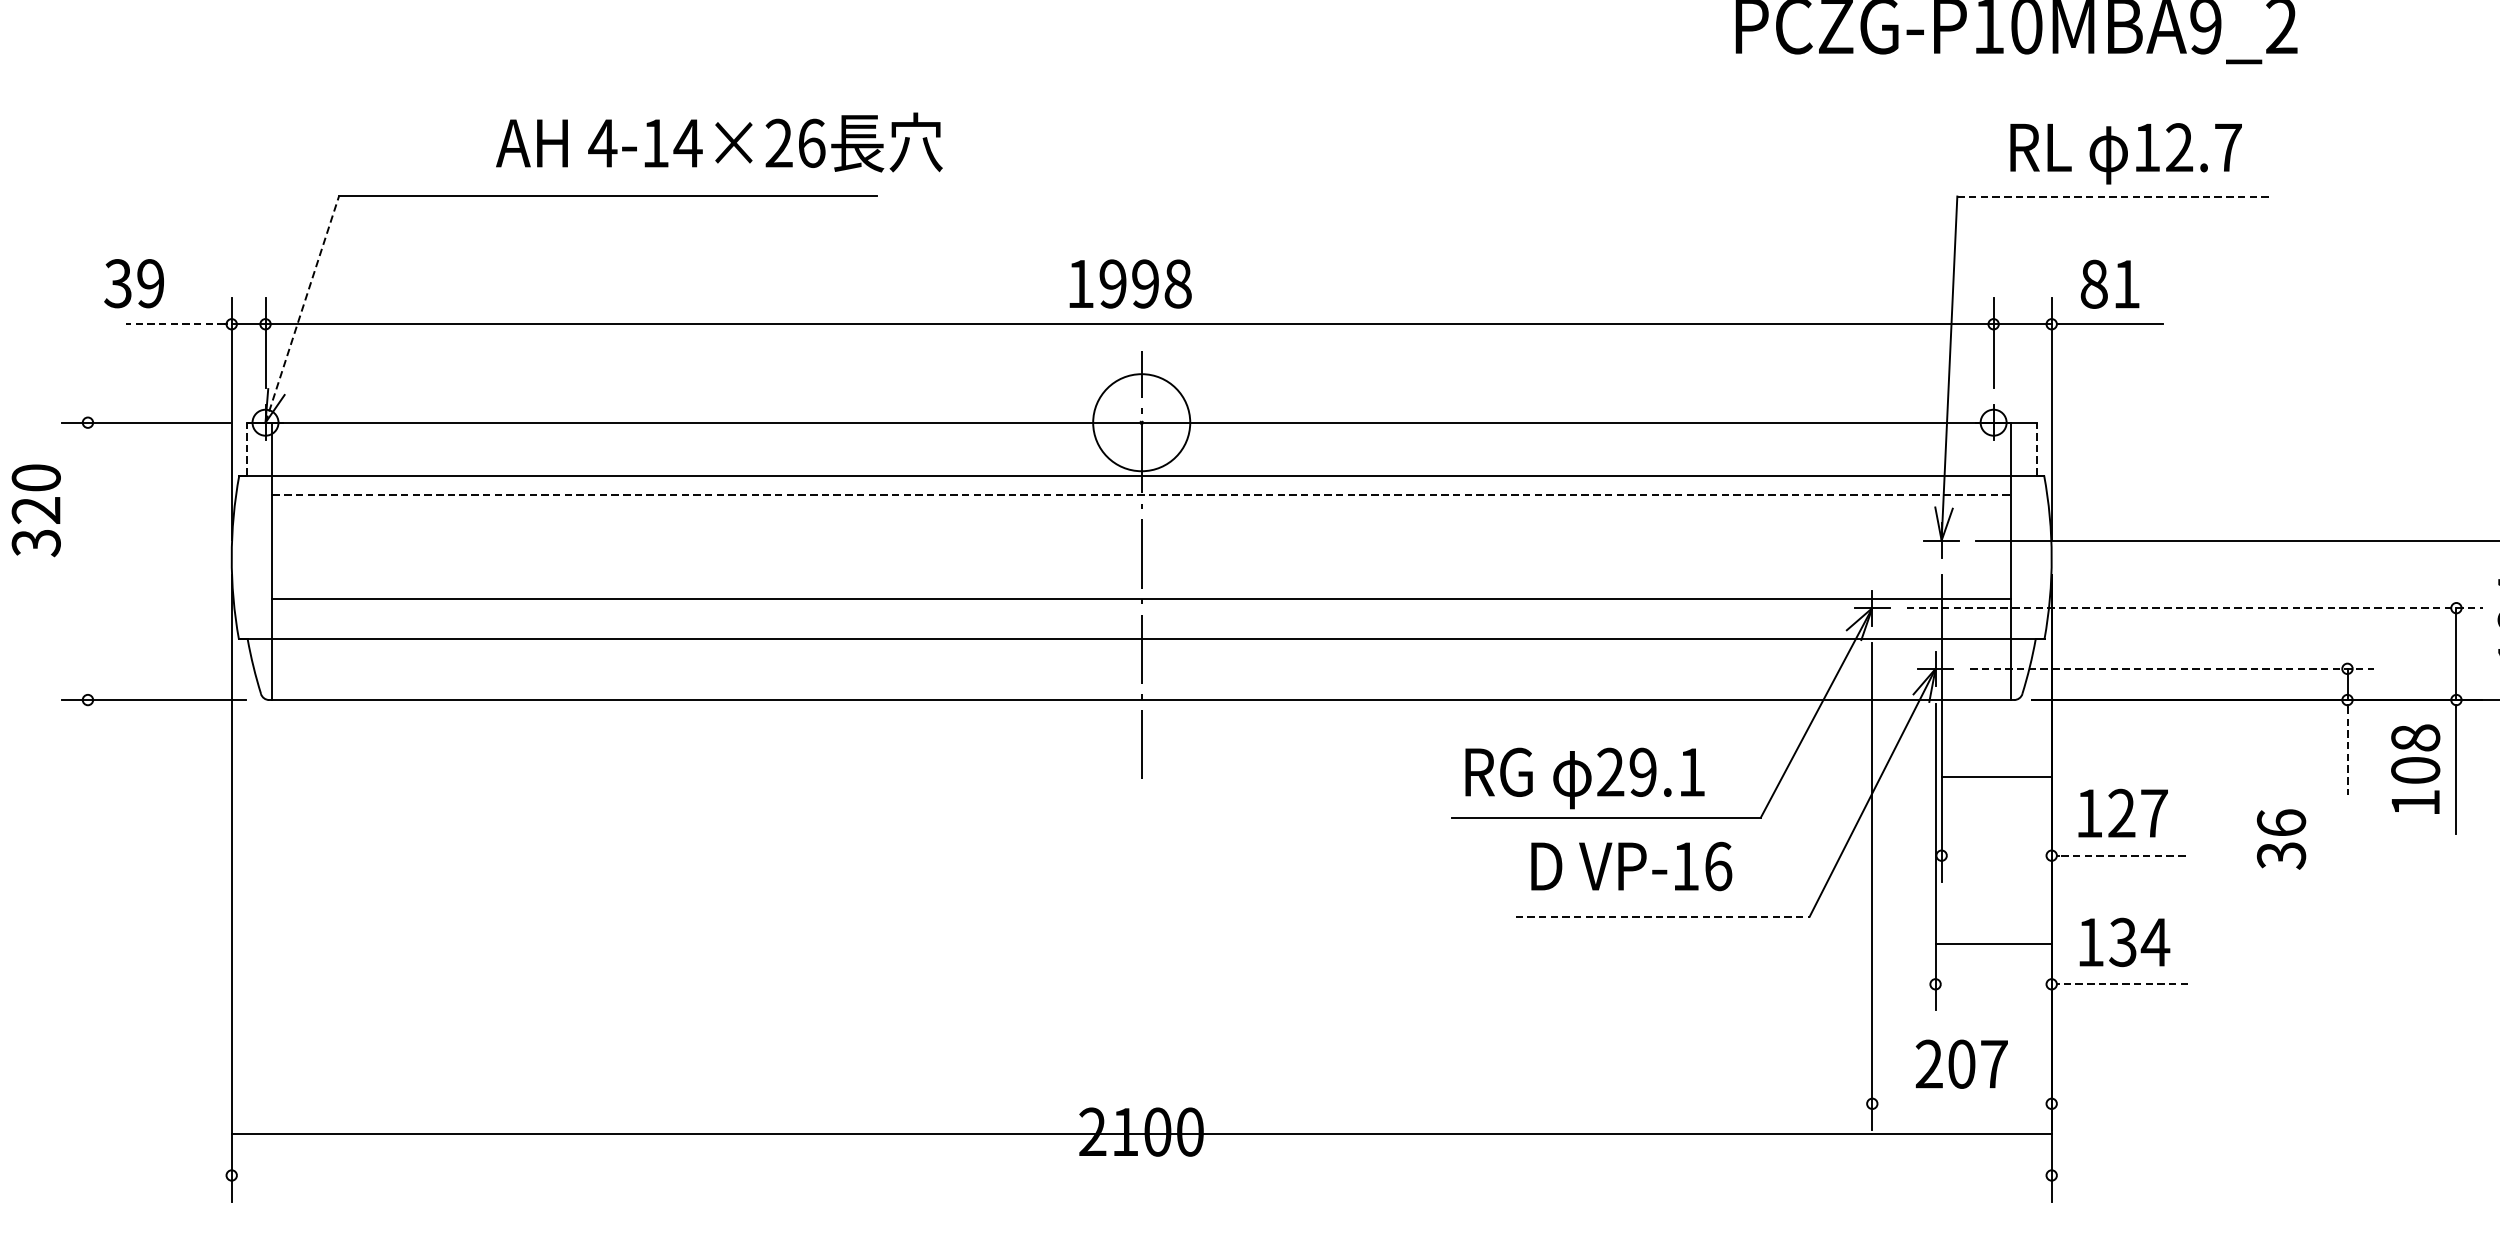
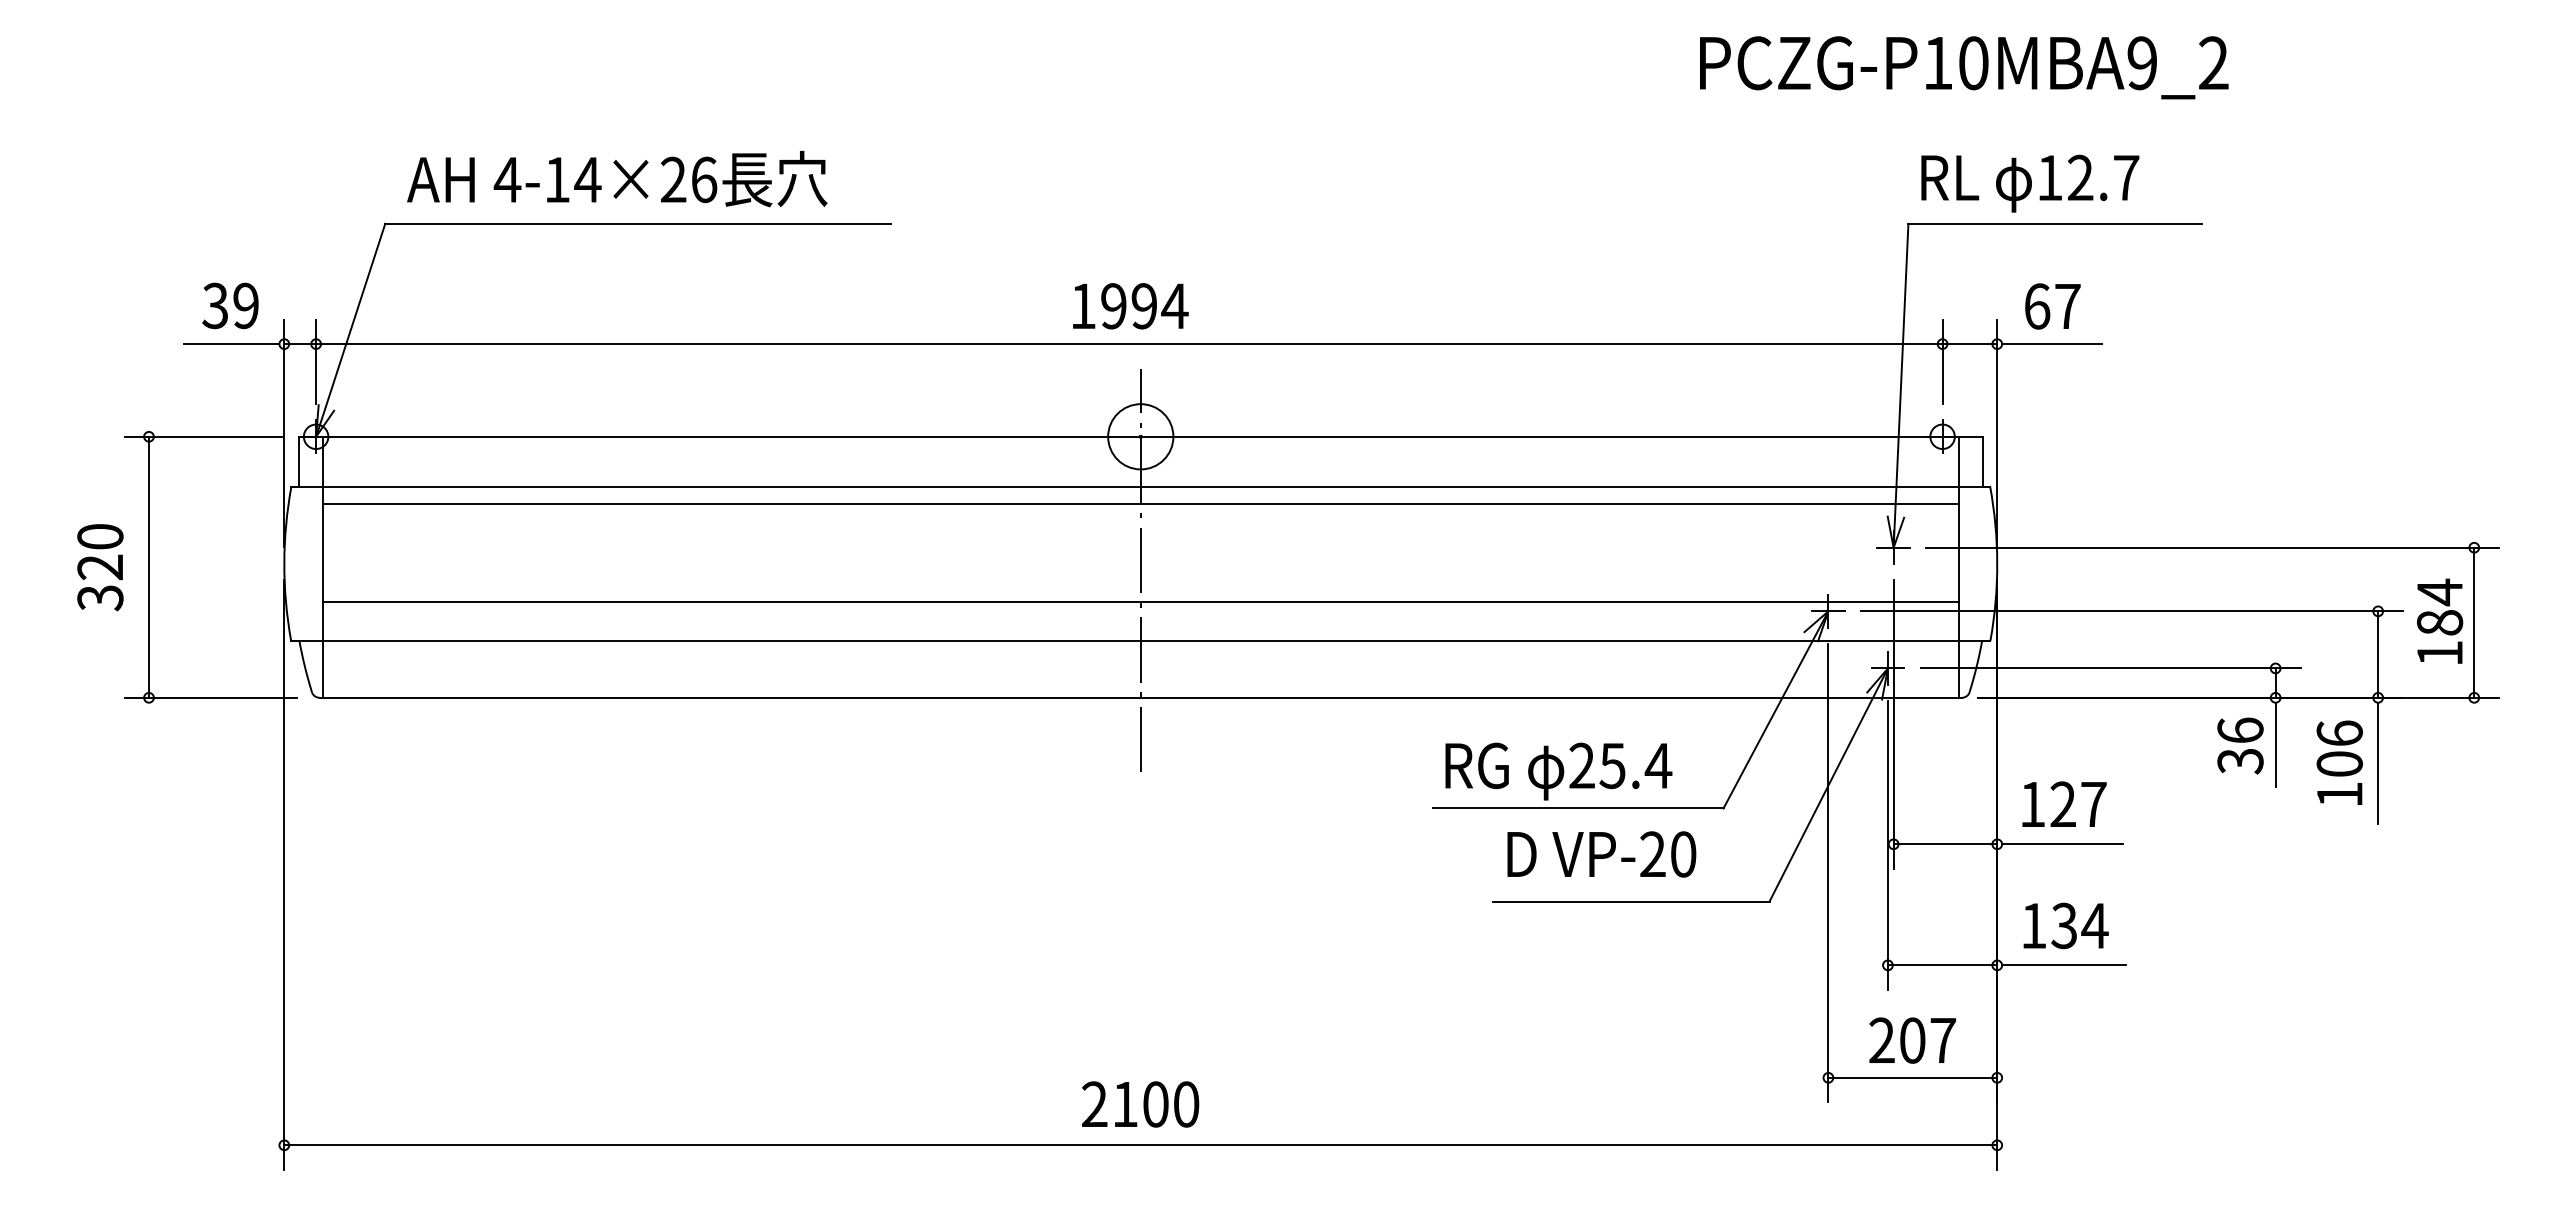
text: (719, 142) -> (617, 179), moved
text: (2126, 153) -> (2030, 183), moved
line: (2113, 196) -> (2055, 223), dashed -> solid
text: (134, 283) -> (230, 305), moved
text: (1177, 284) -> (1174, 306), 1998 -> 1994
text: (2110, 284) -> (2052, 306), 81 -> 67
line: (302, 308) -> (350, 329), dashed -> solid
line: (175, 324) -> (231, 344), dashed -> solid
circle: (1141, 422) -> (1140, 436), size x0.71
line: (246, 448) -> (298, 461), dashed -> solid
line: (2036, 448) -> (1982, 461), dashed -> solid
line: (1142, 494) -> (1141, 504), dashed -> solid
text: (36, 510) -> (100, 567), moved
line: (88, 560) -> (149, 566), added
line: (2195, 608) -> (2132, 611), dashed -> solid
line: (2173, 668) -> (2111, 668), dashed -> solid
text: (2415, 737) -> (2339, 733), 108 -> 106
line: (2347, 750) -> (2275, 745), dashed -> solid
text: (1667, 771) -> (1635, 765), 29.1 -> 25.4
line: (1996, 777) -> (1945, 844), moved
text: (2281, 838) -> (2240, 745), moved
line: (2122, 855) -> (2063, 844), dashed -> solid
text: (1702, 866) -> (1668, 854), VP-16 -> VP-20
line: (1663, 916) -> (1631, 901), dashed -> solid
line: (1993, 944) -> (1942, 965), moved
line: (2123, 984) -> (2064, 965), dashed -> solid
line: (1961, 1103) -> (1912, 1077), added
line: (1141, 1134) -> (1140, 1145), moved

